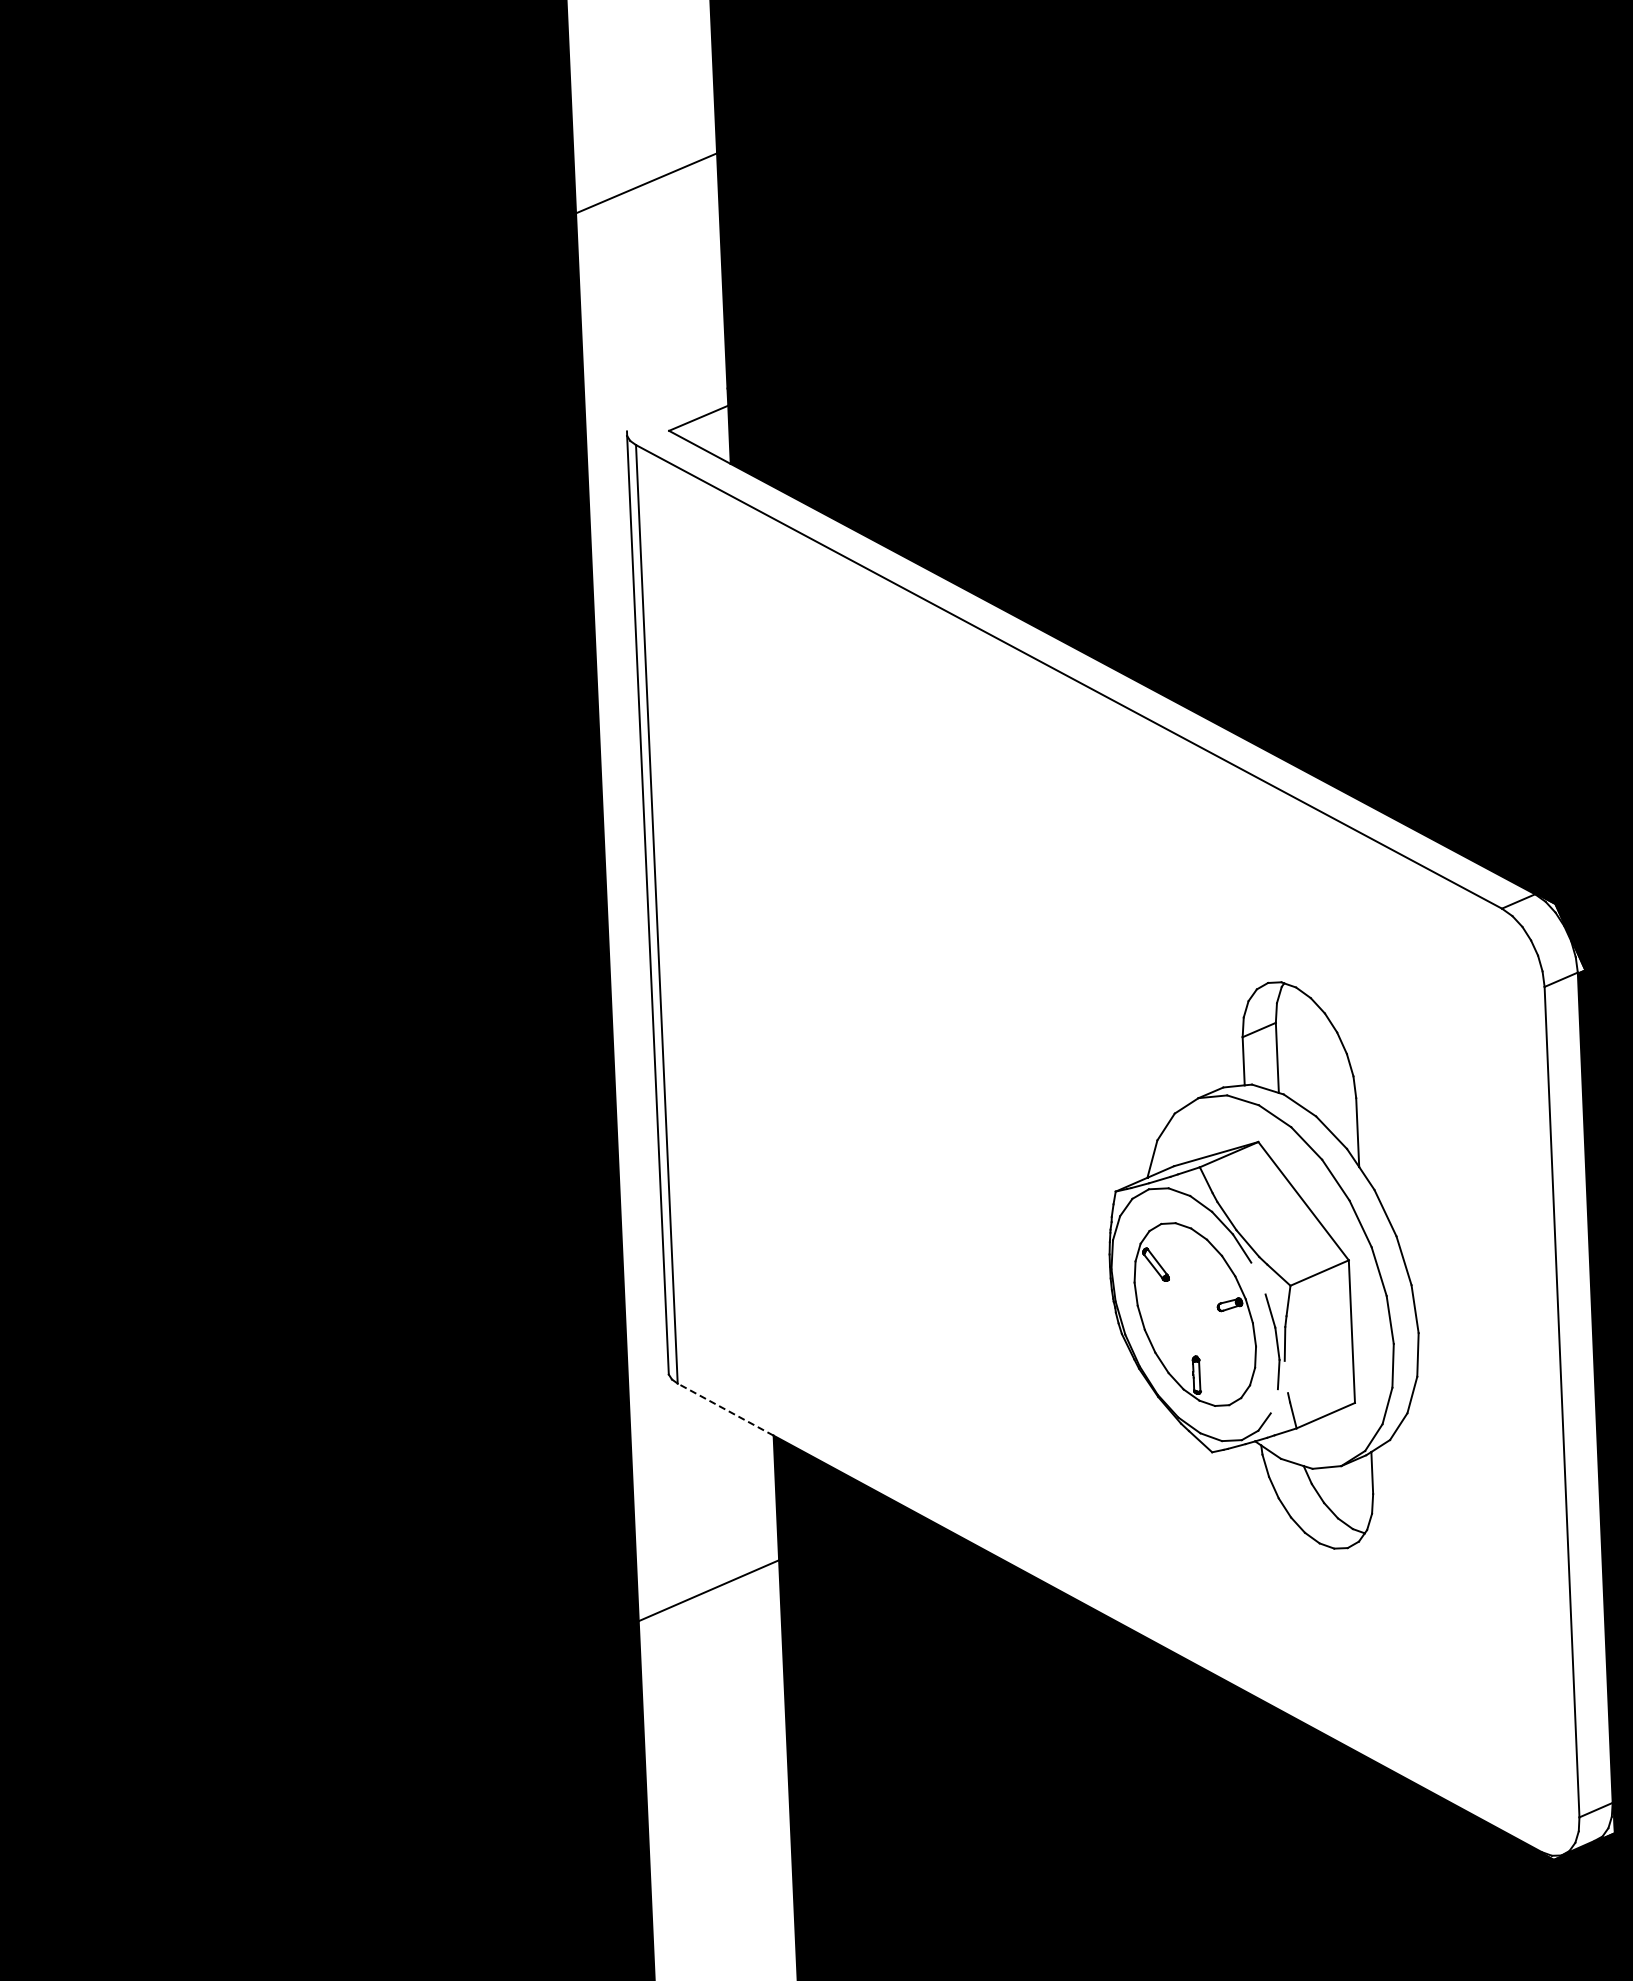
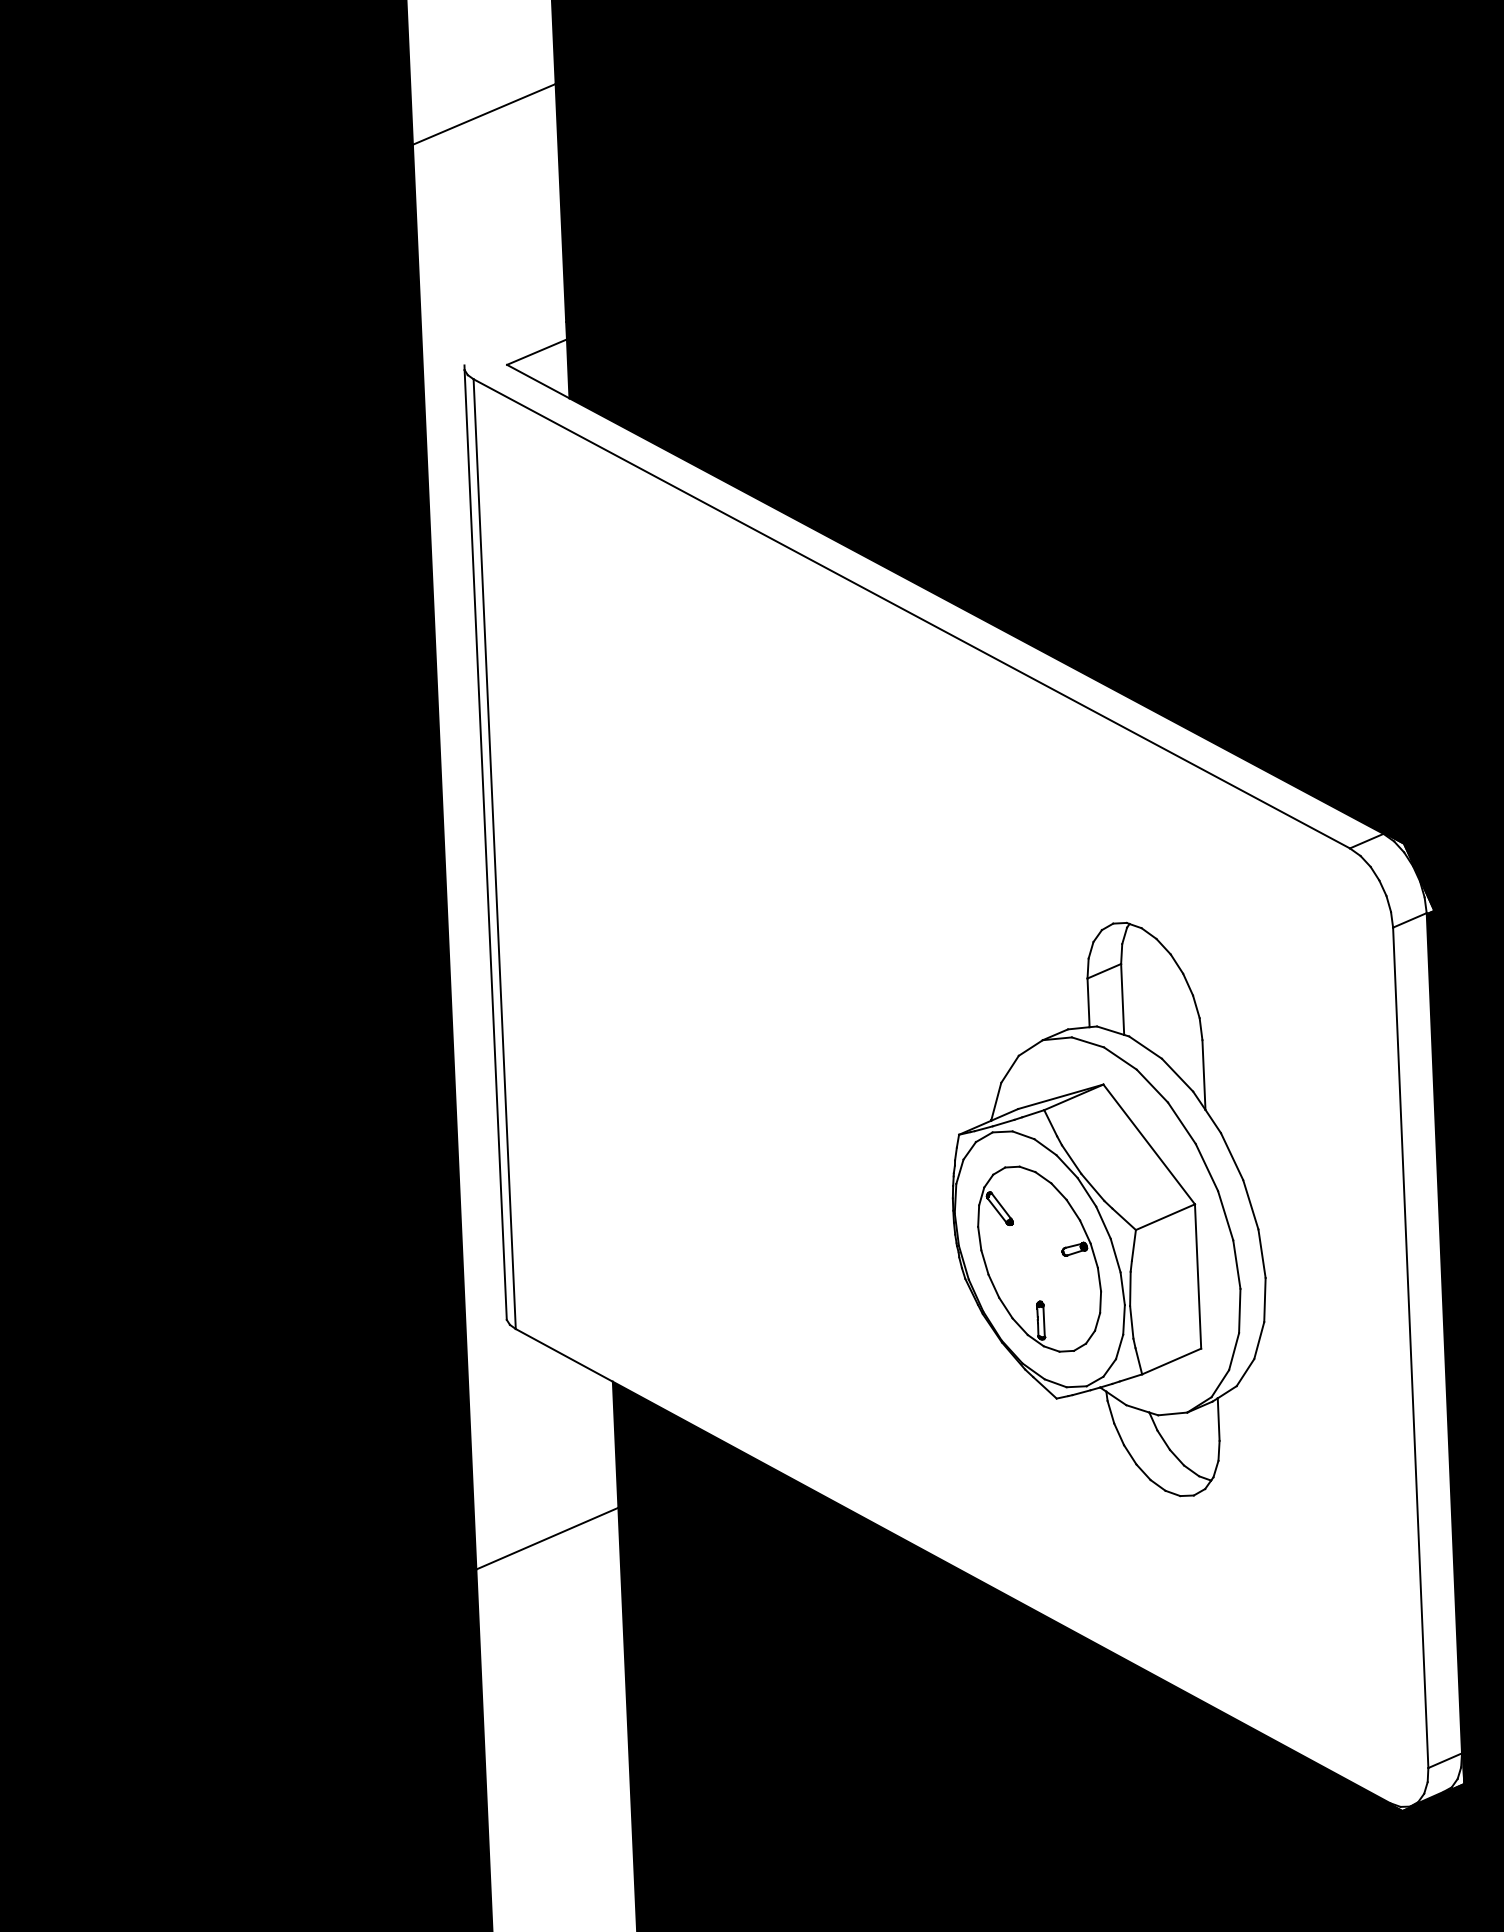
line: (1258, 1278) -> (1103, 1222), added
line: (1286, 1376) -> (1131, 1321), added
line: (1273, 1401) -> (1118, 1347), added
line: (725, 1409) -> (564, 1355), dashed -> solid

